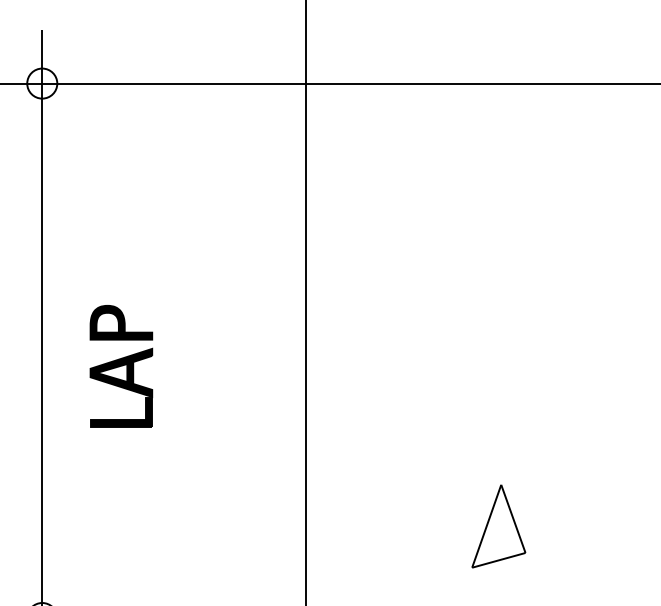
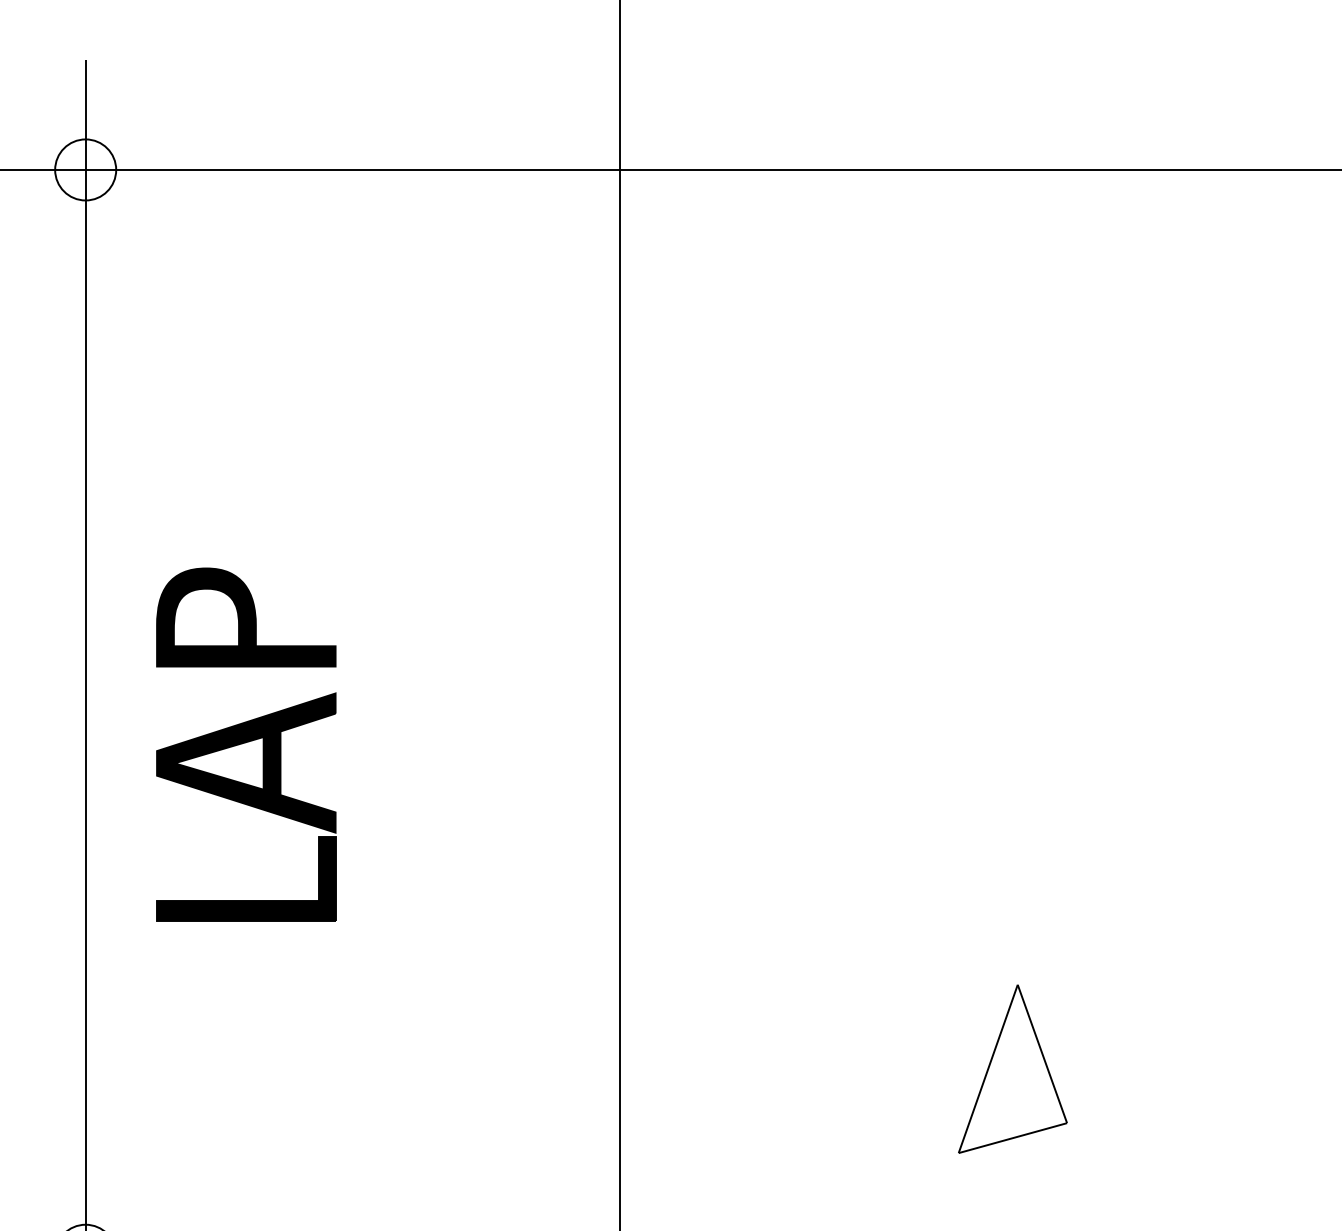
part: (121, 366) -> (246, 744), size x1.43

